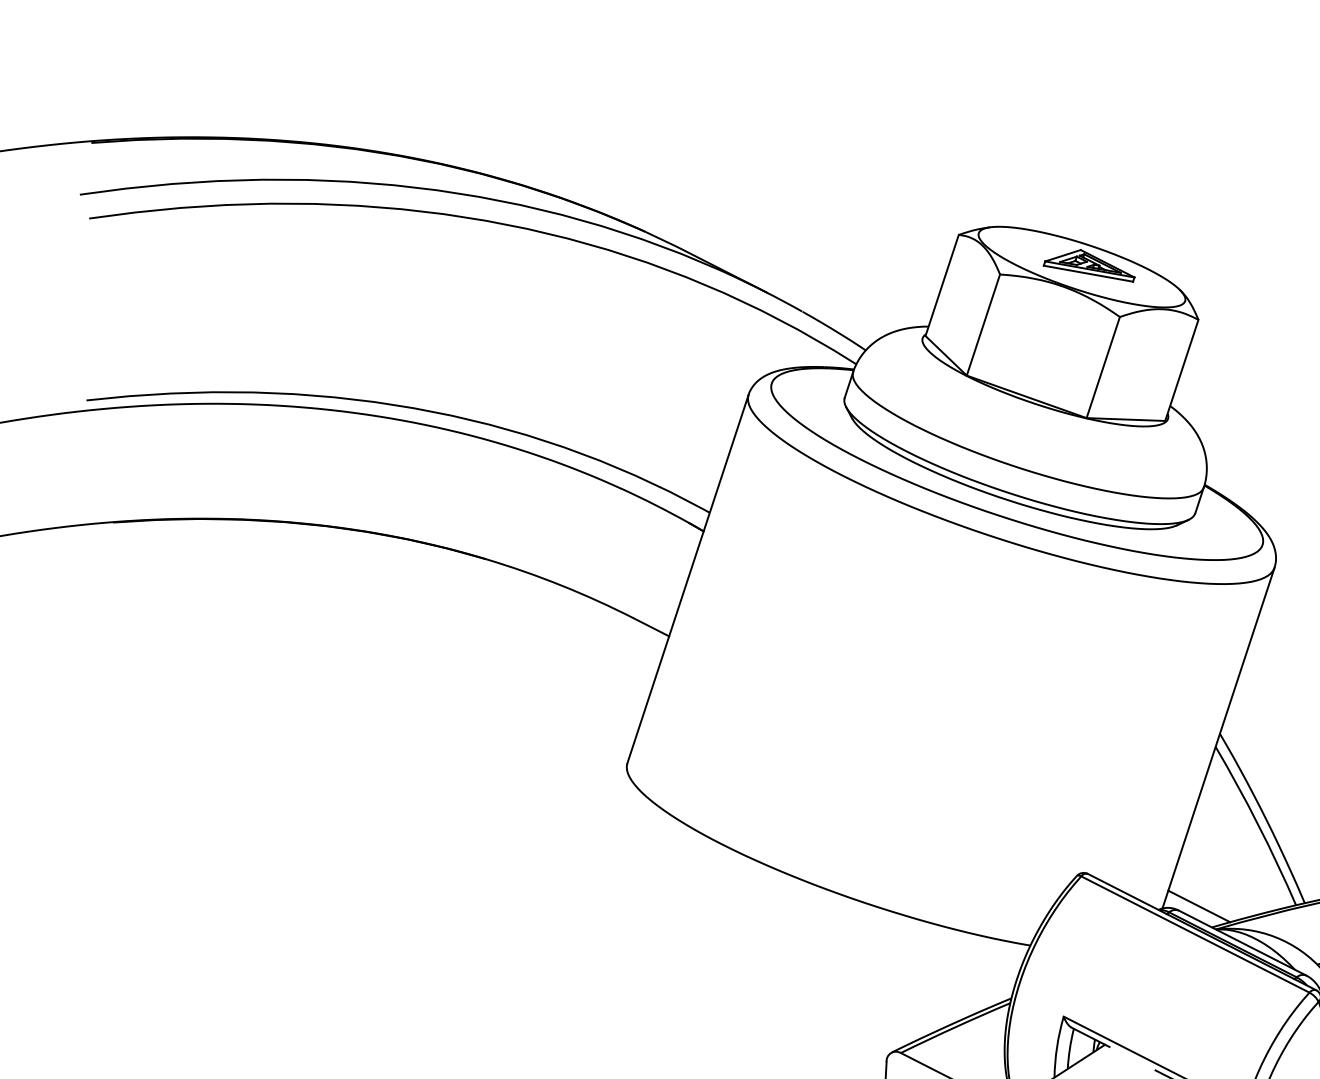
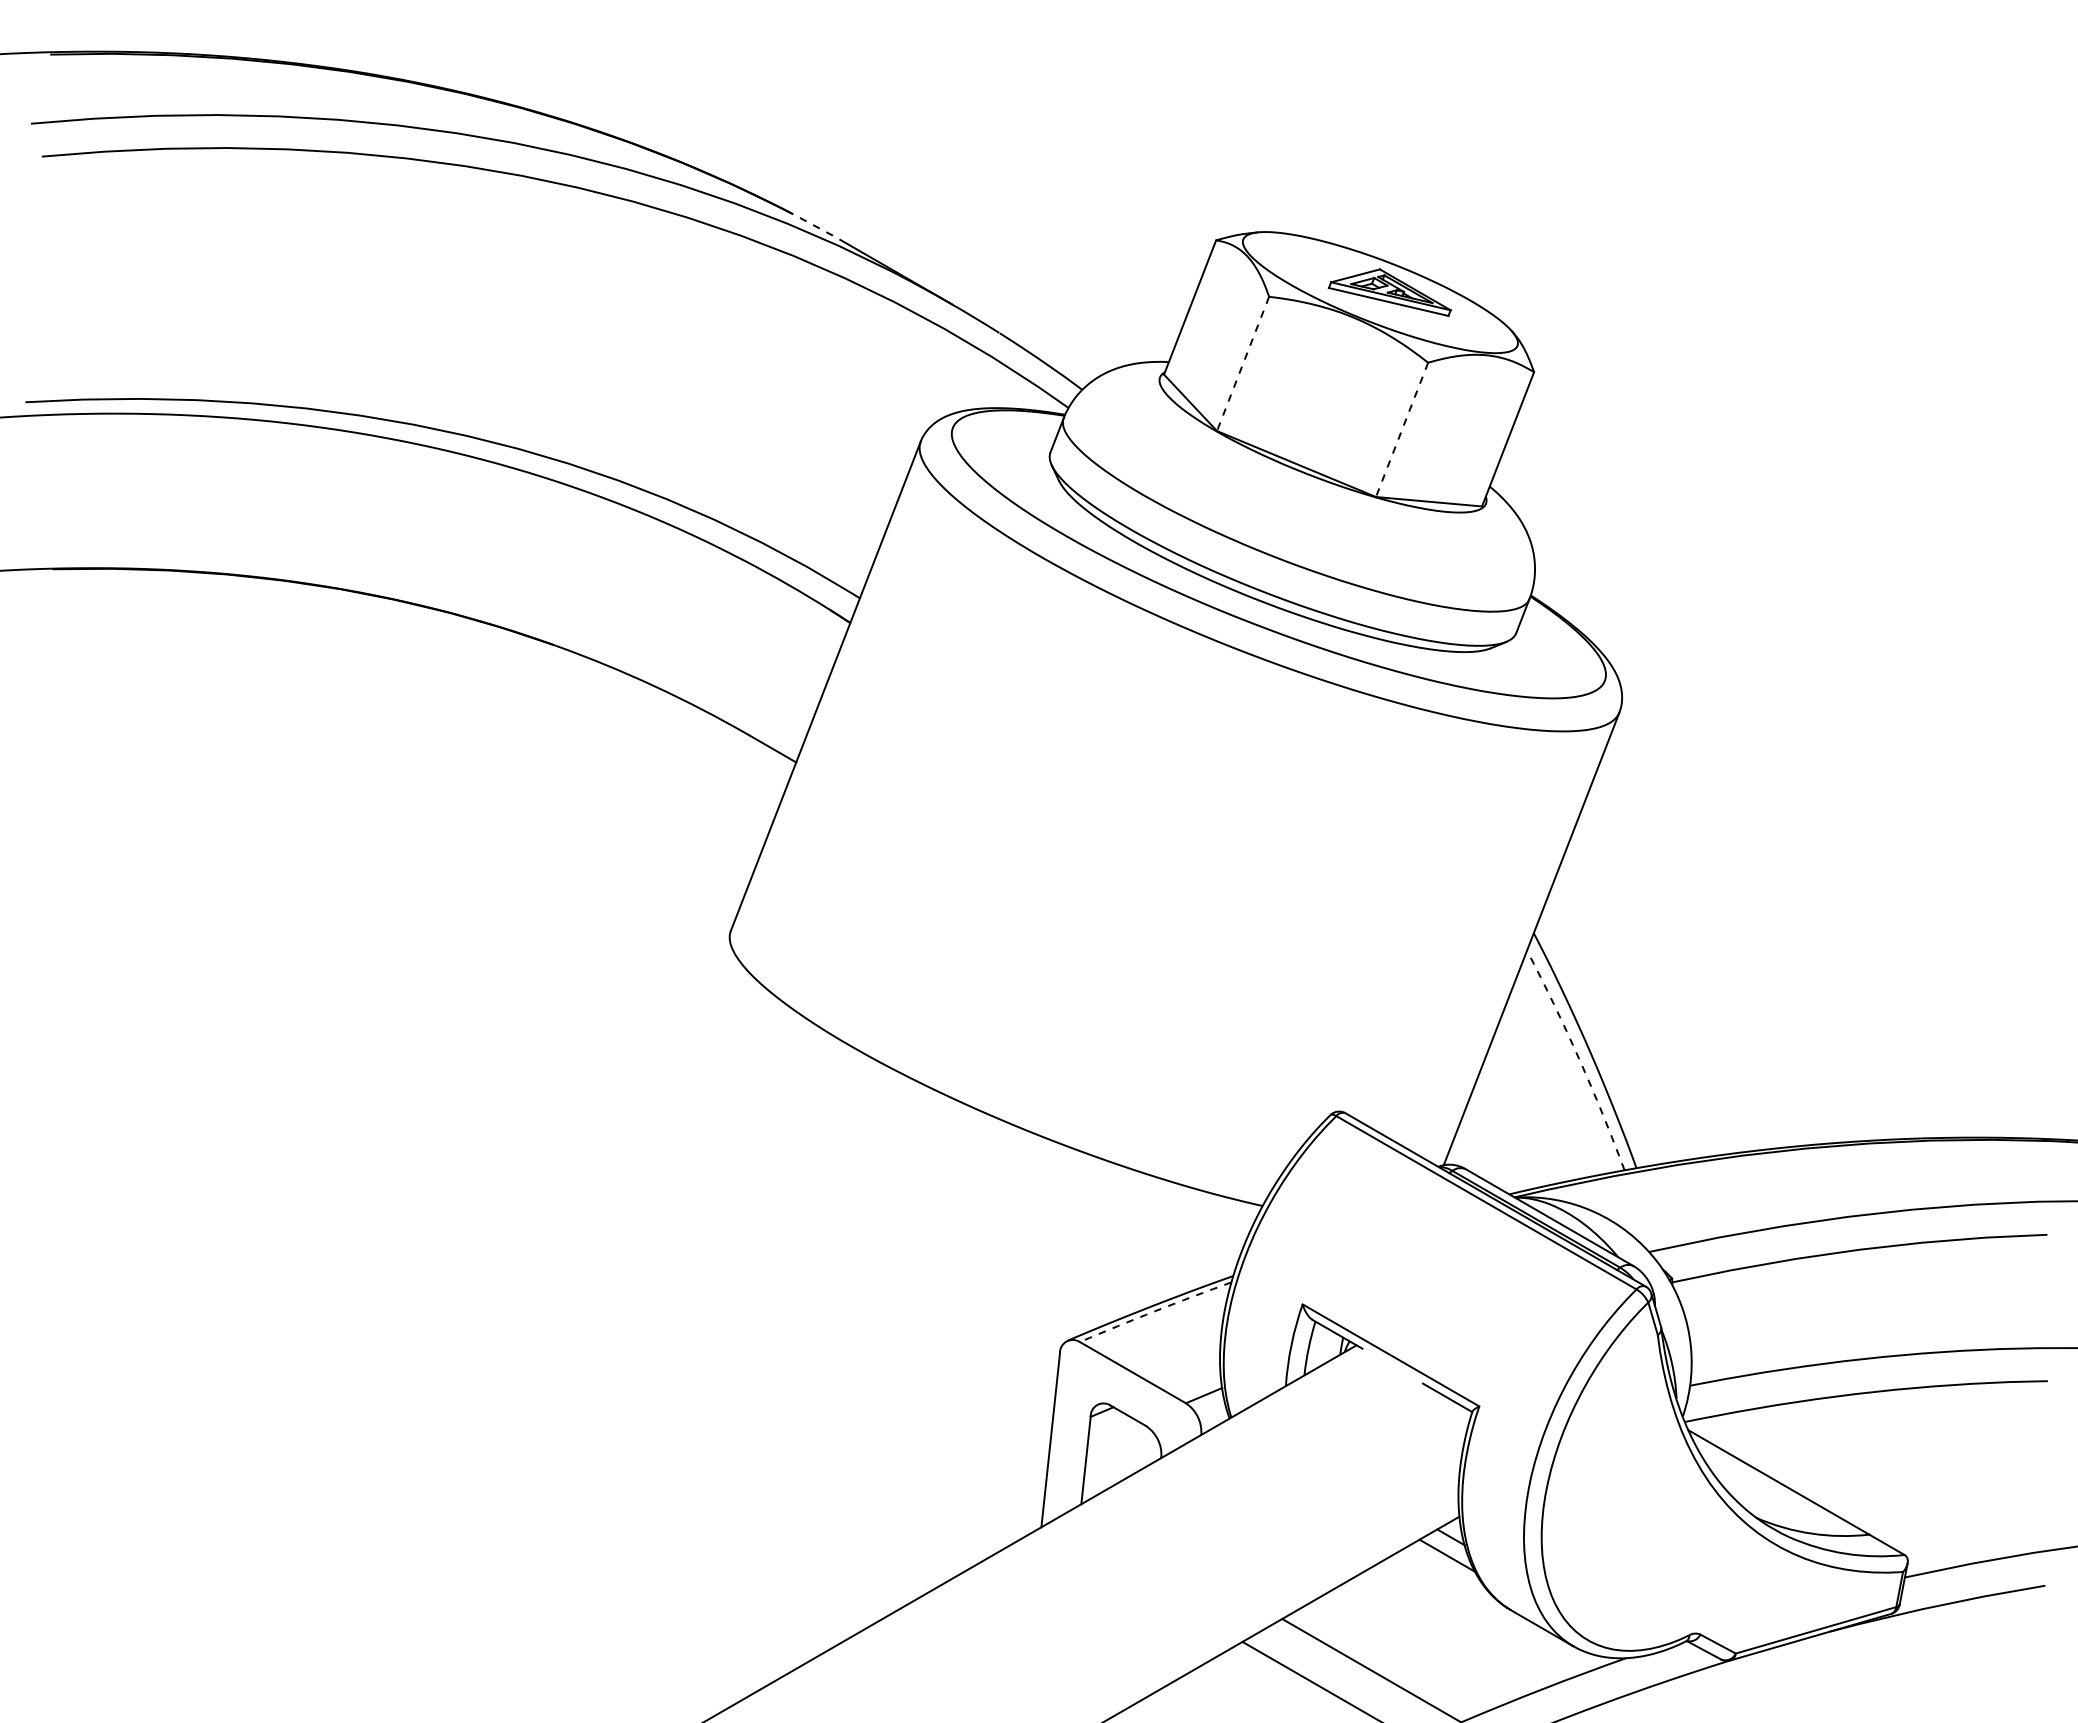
line: (666, 241) -> (820, 228), solid -> dashed
line: (983, 325) -> (1242, 364), solid -> dashed
line: (1102, 368) -> (1401, 430), solid -> dashed
arc: (1258, 824) -> (1579, 1058), solid -> dashed
line: (1199, 906) -> (1493, 1164), removed
arc: (955, 1027) -> (1155, 1311), solid -> dashed

